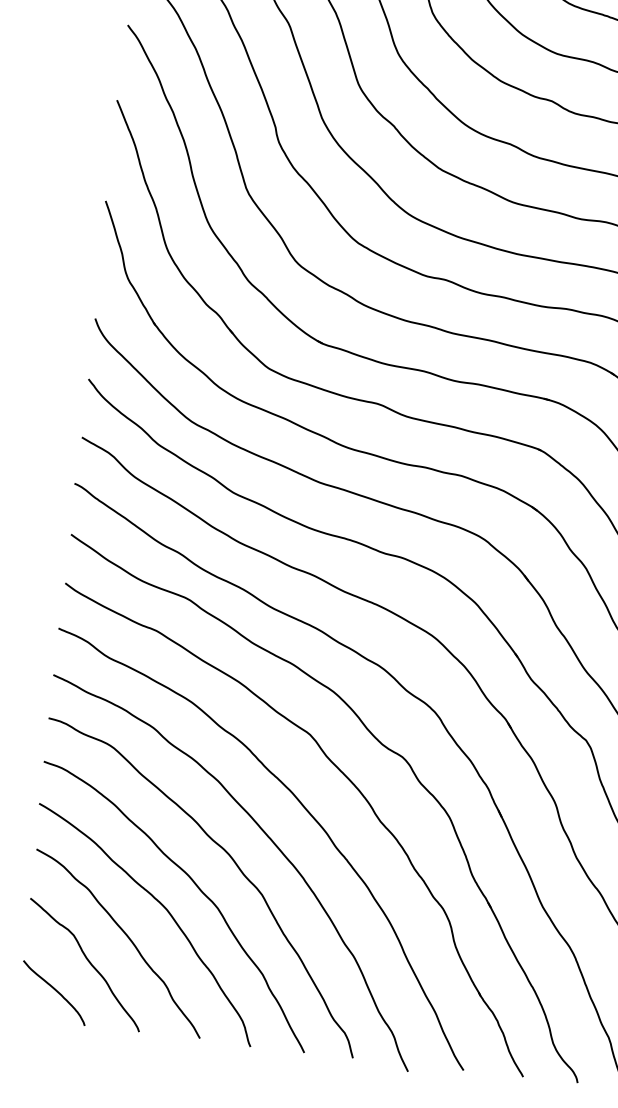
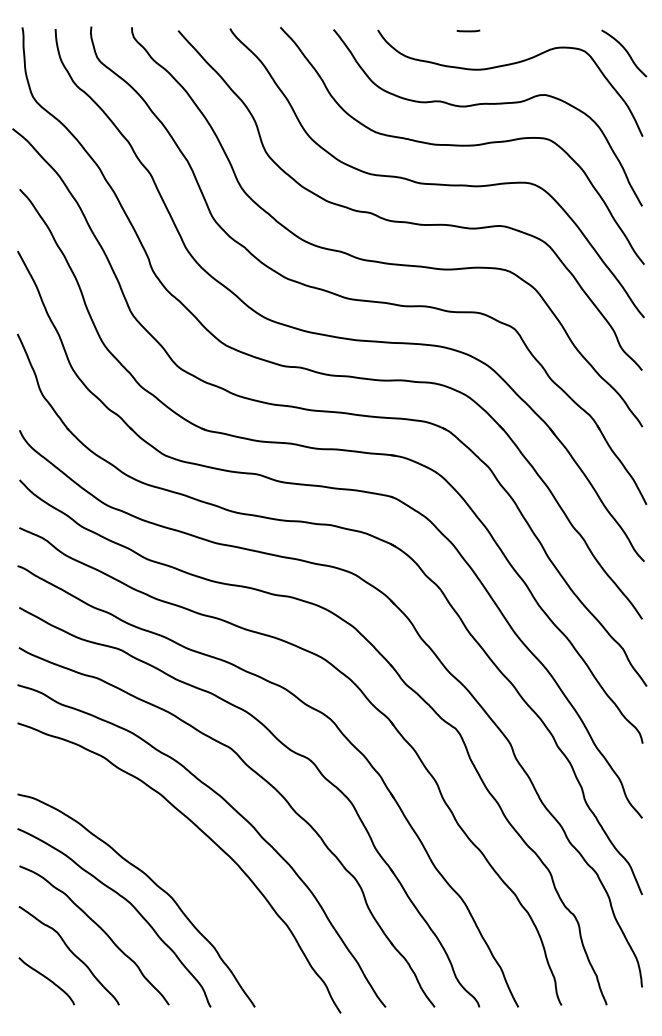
curve: (232, 861) -> (179, 858), removed

